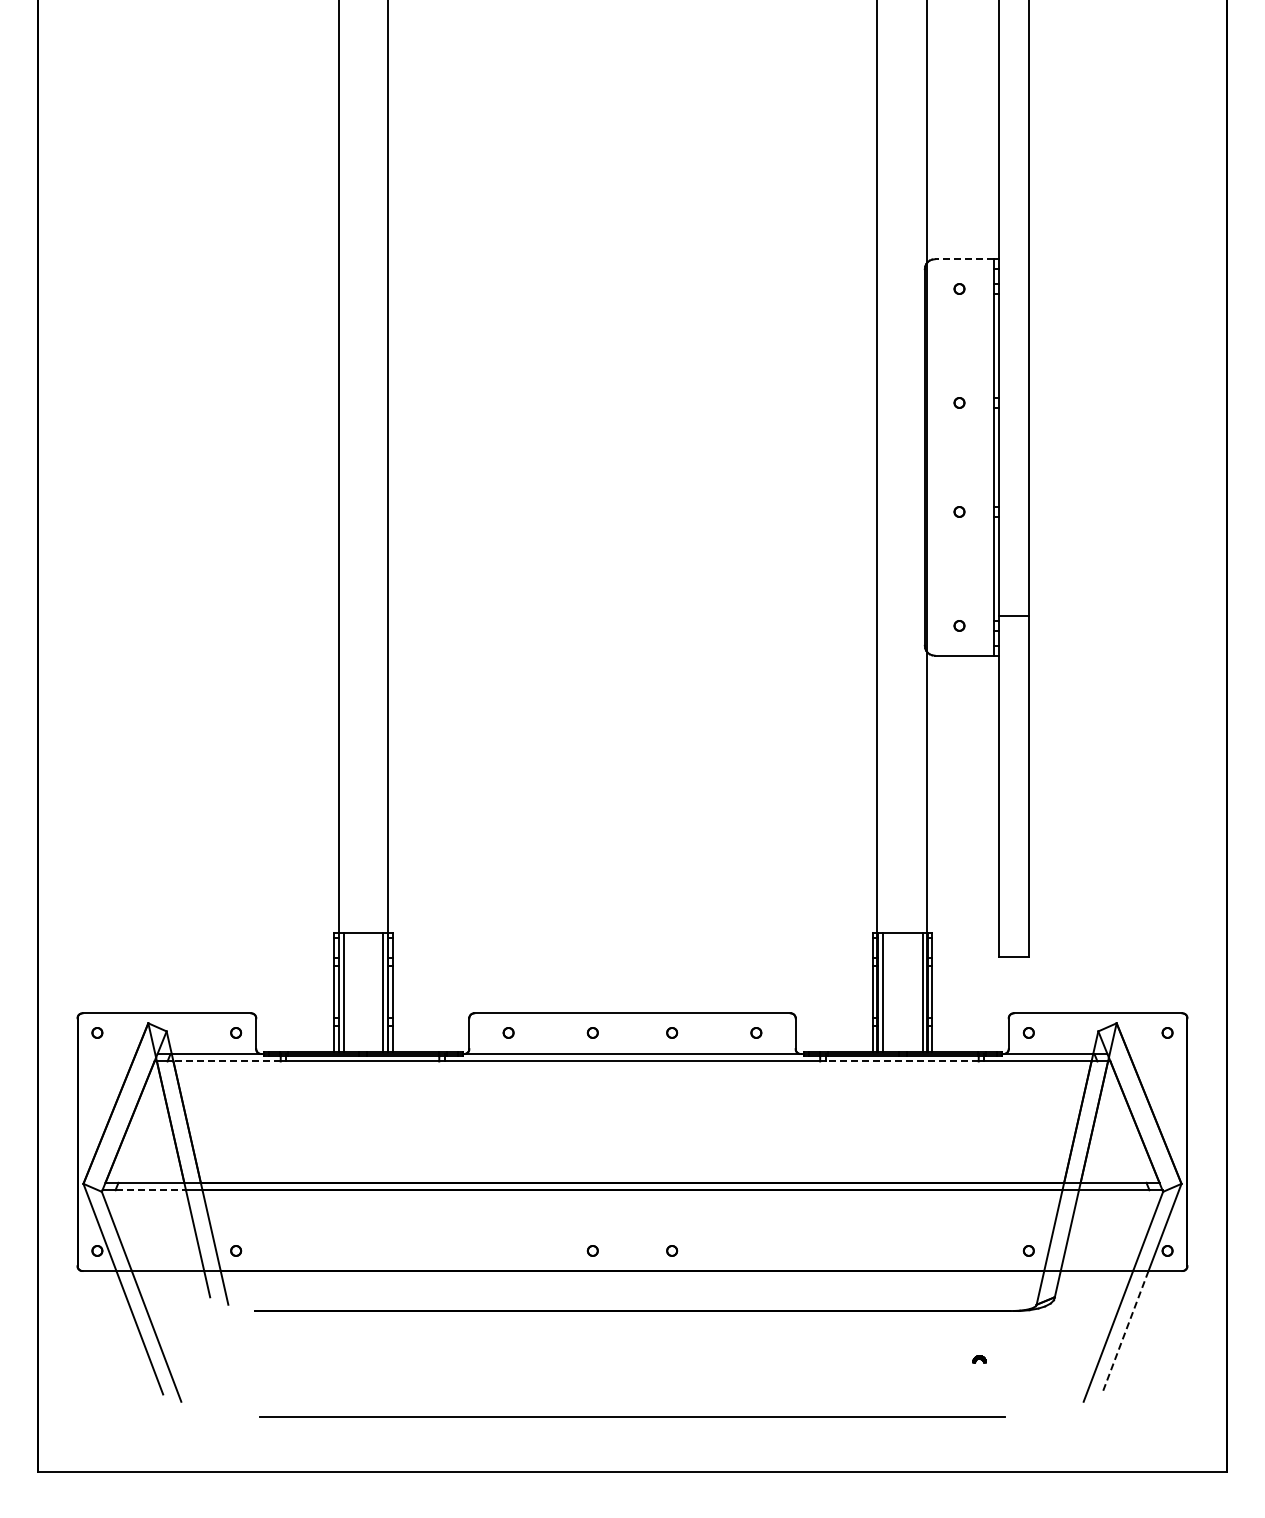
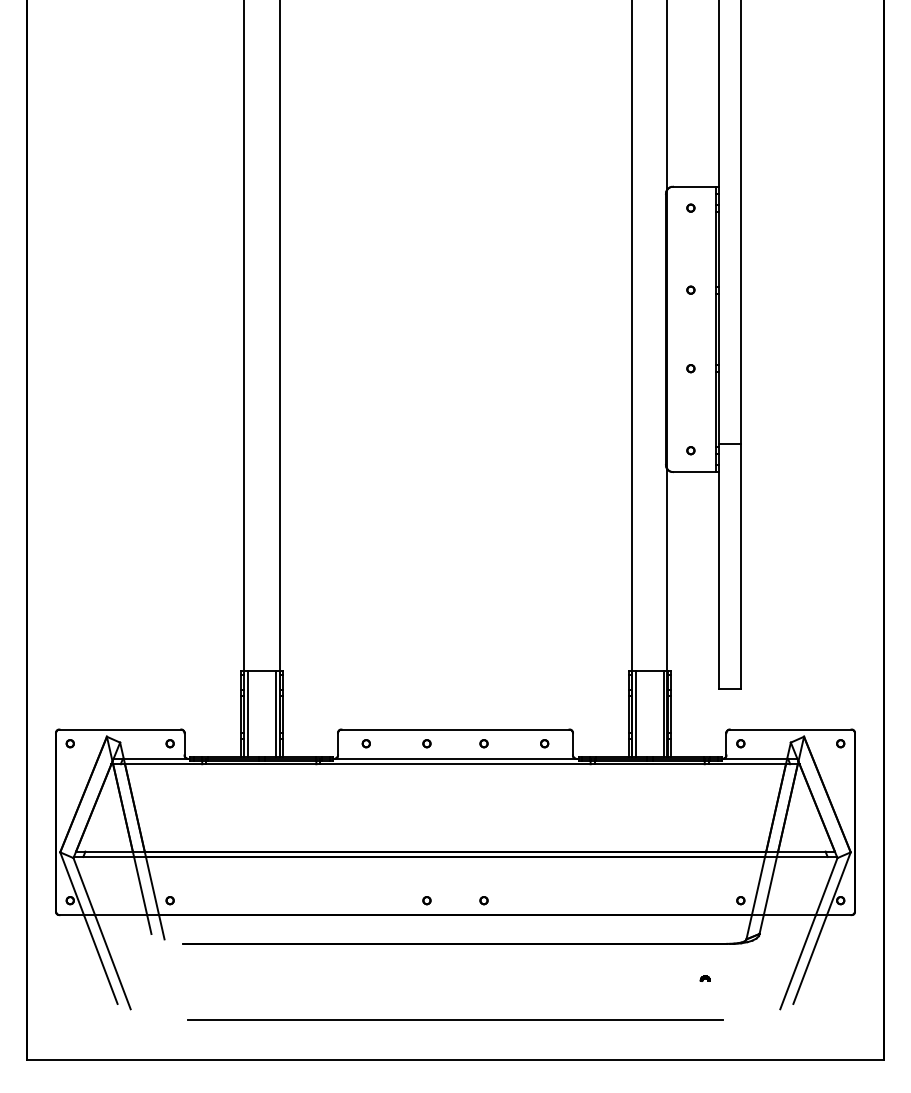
line: (964, 259) -> (694, 186), dashed -> solid
line: (227, 1061) -> (163, 764), dashed -> solid
line: (901, 1061) -> (649, 764), dashed -> solid
line: (151, 1190) -> (109, 857), dashed -> solid
line: (1125, 1332) -> (810, 959), dashed -> solid

